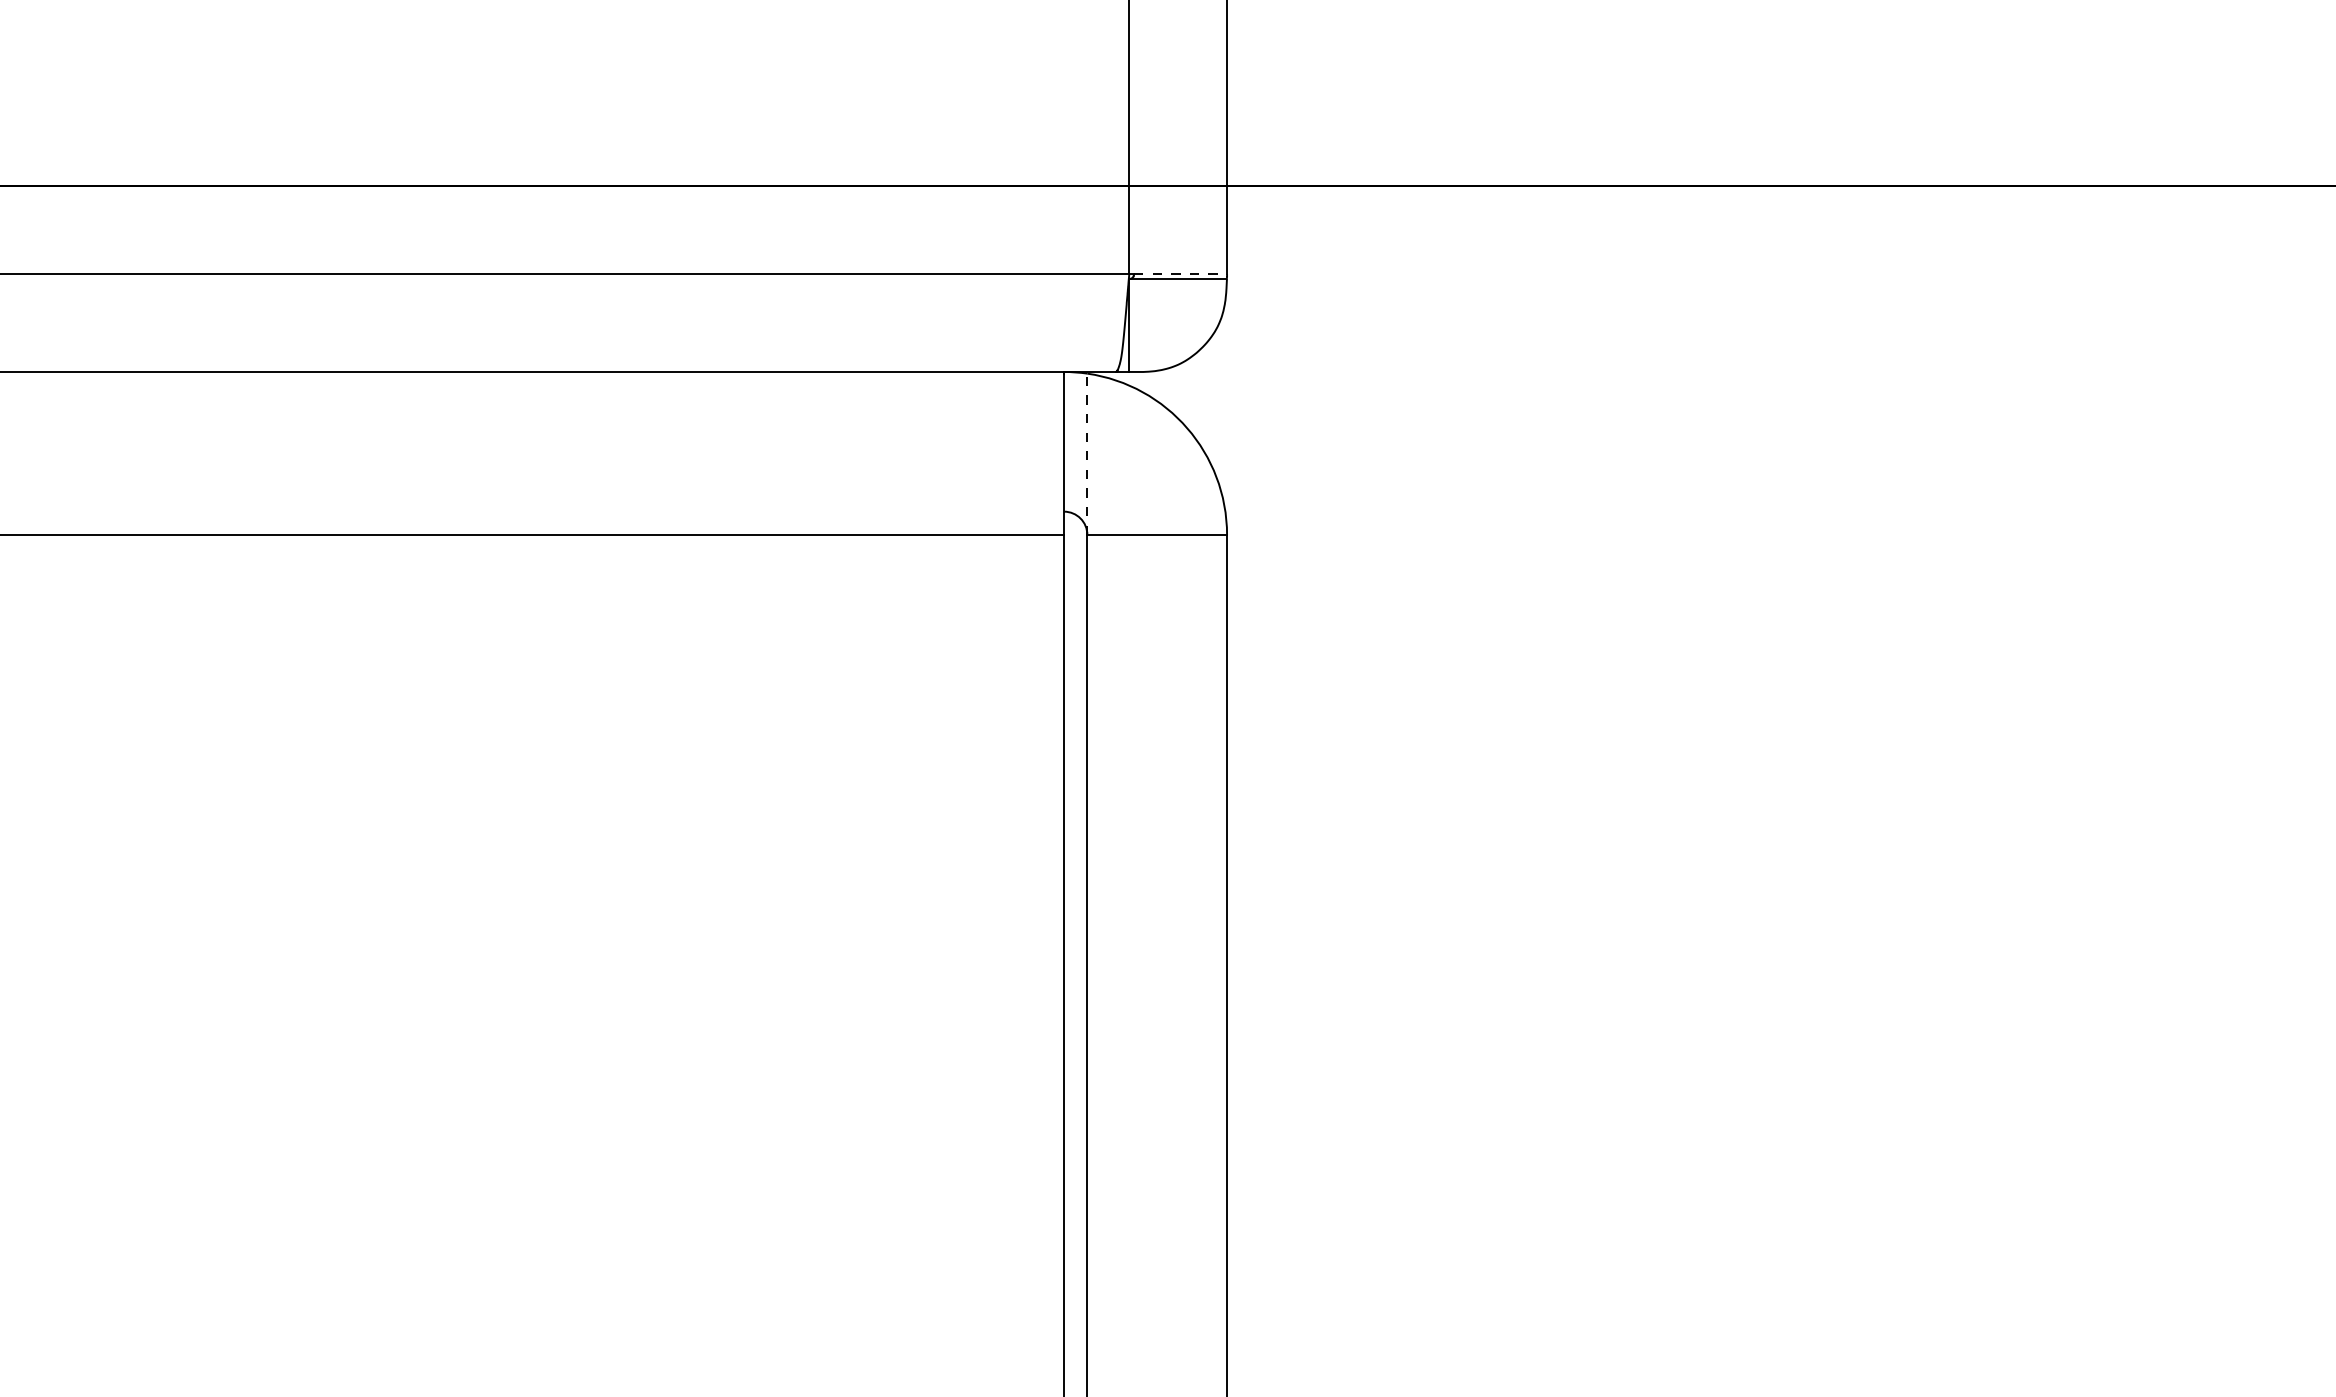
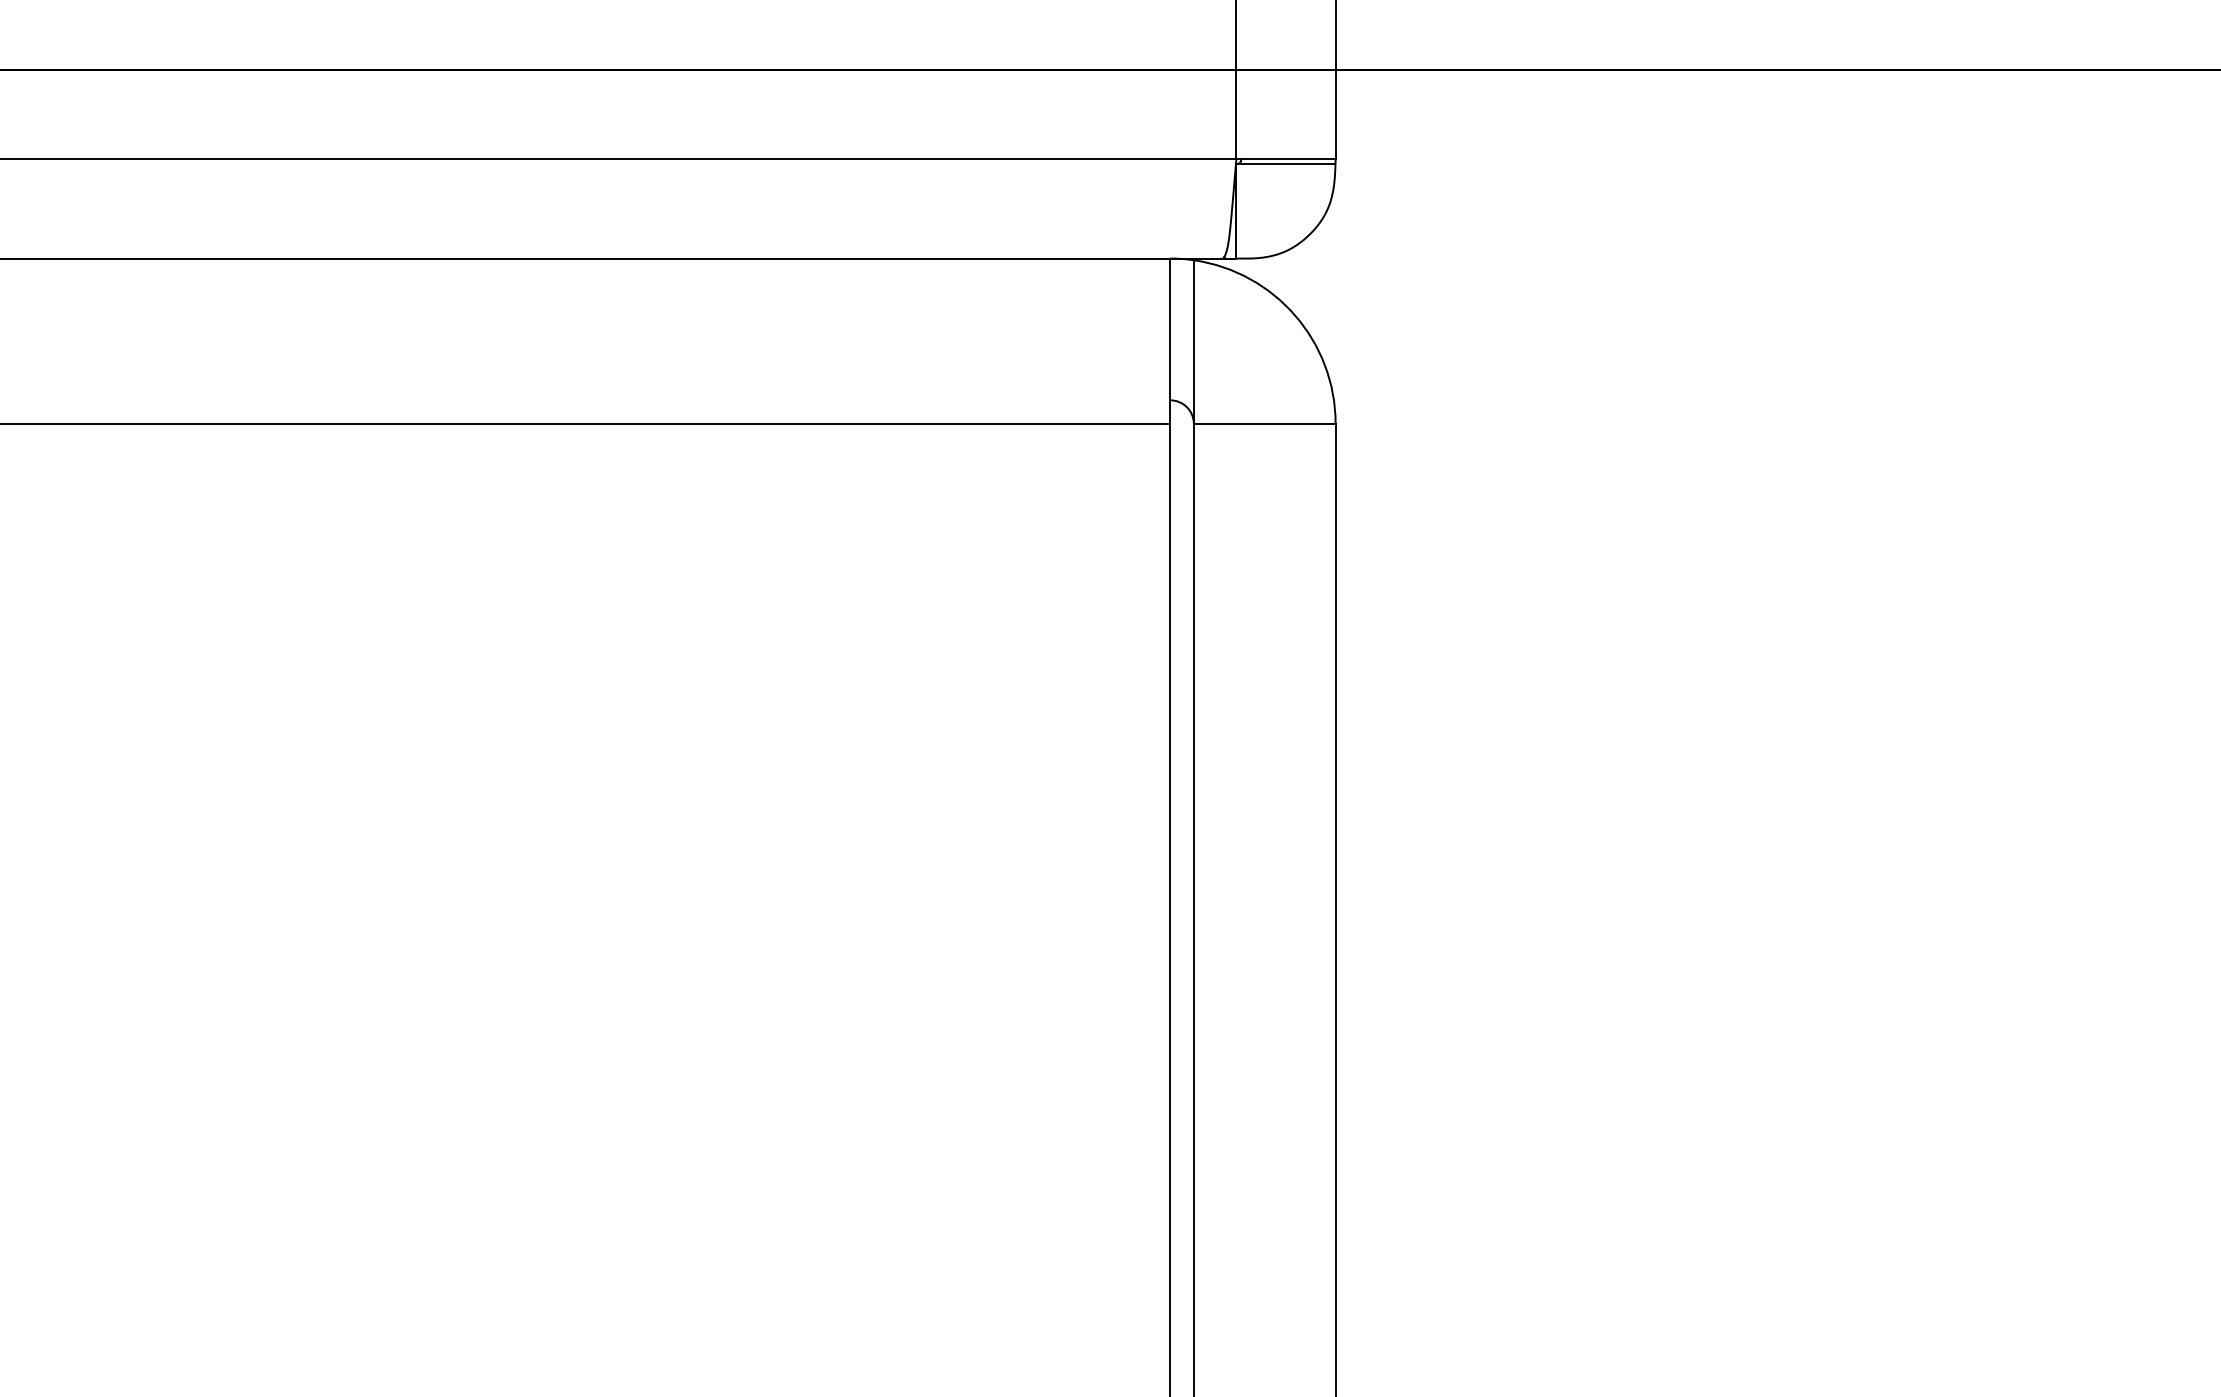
line: (1180, 274) -> (1288, 159), dashed -> solid
line: (1087, 454) -> (1194, 342), dashed -> solid

